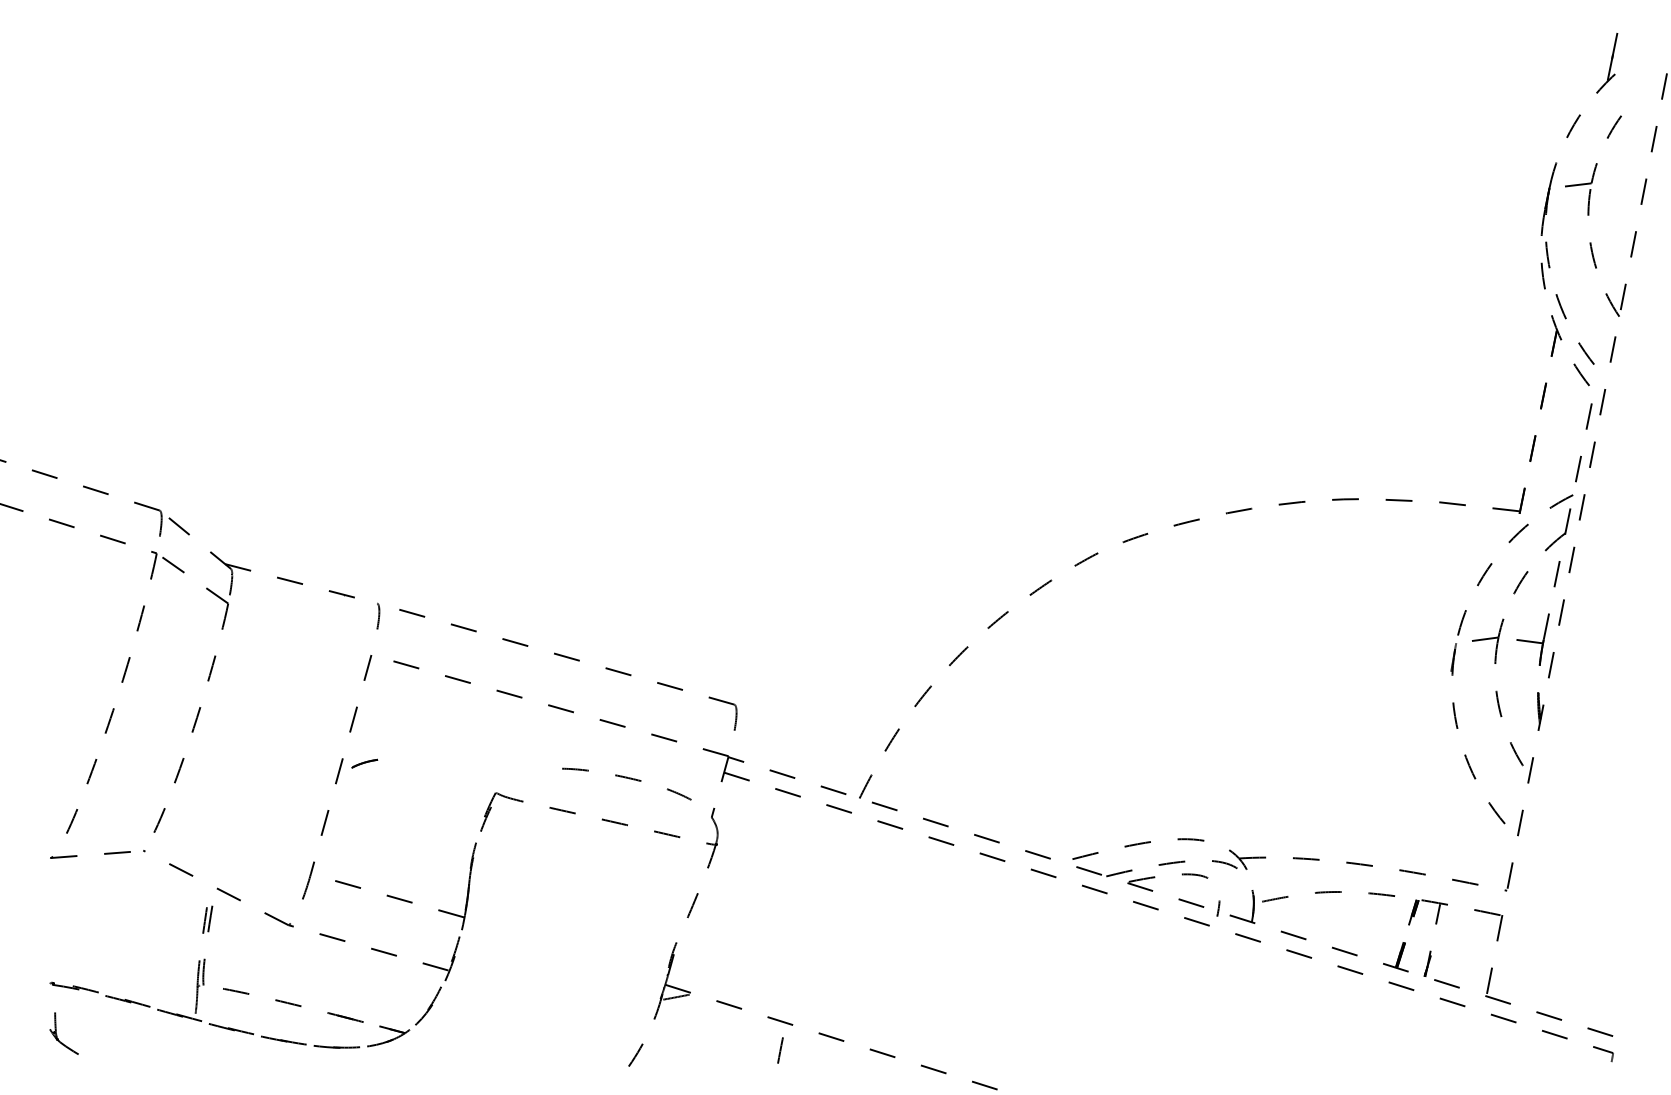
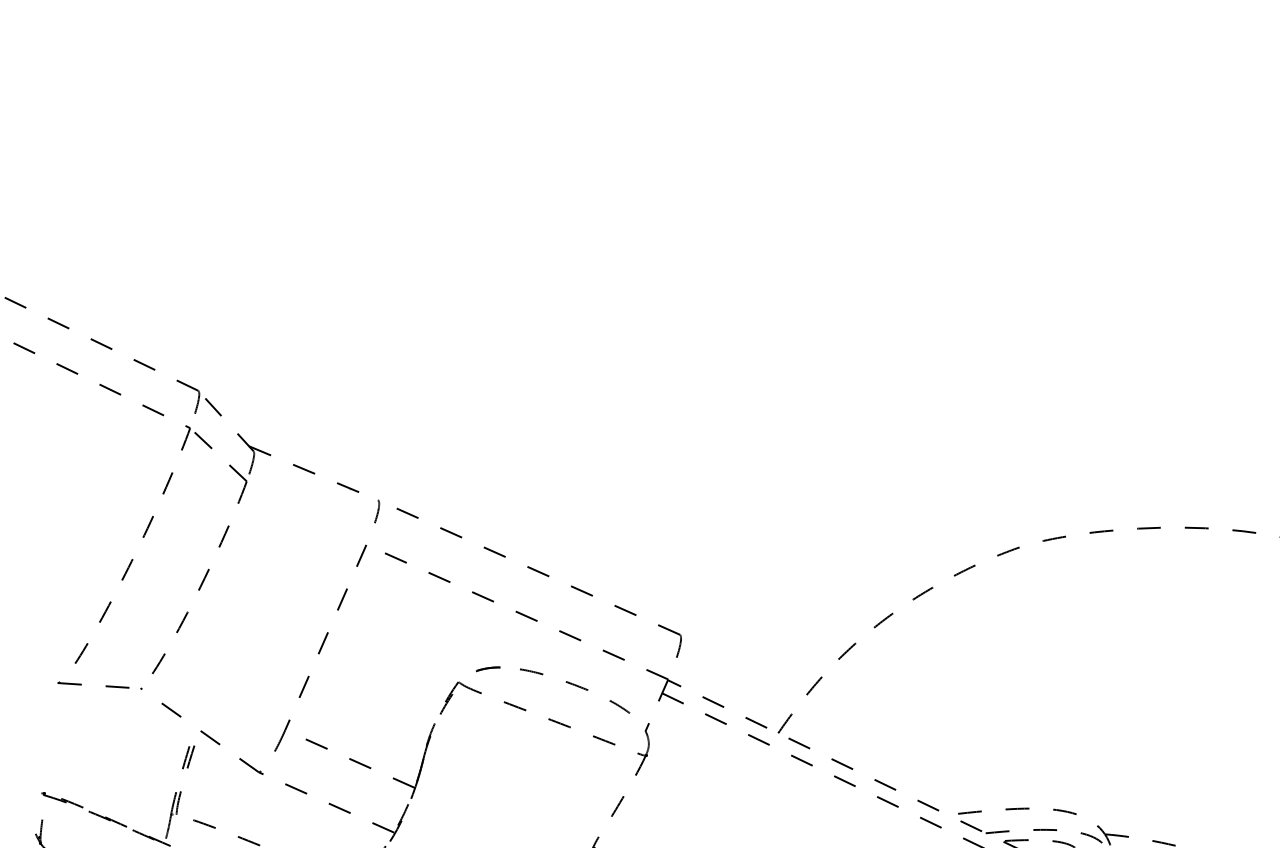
line: (364, 763) -> (487, 668), moved

